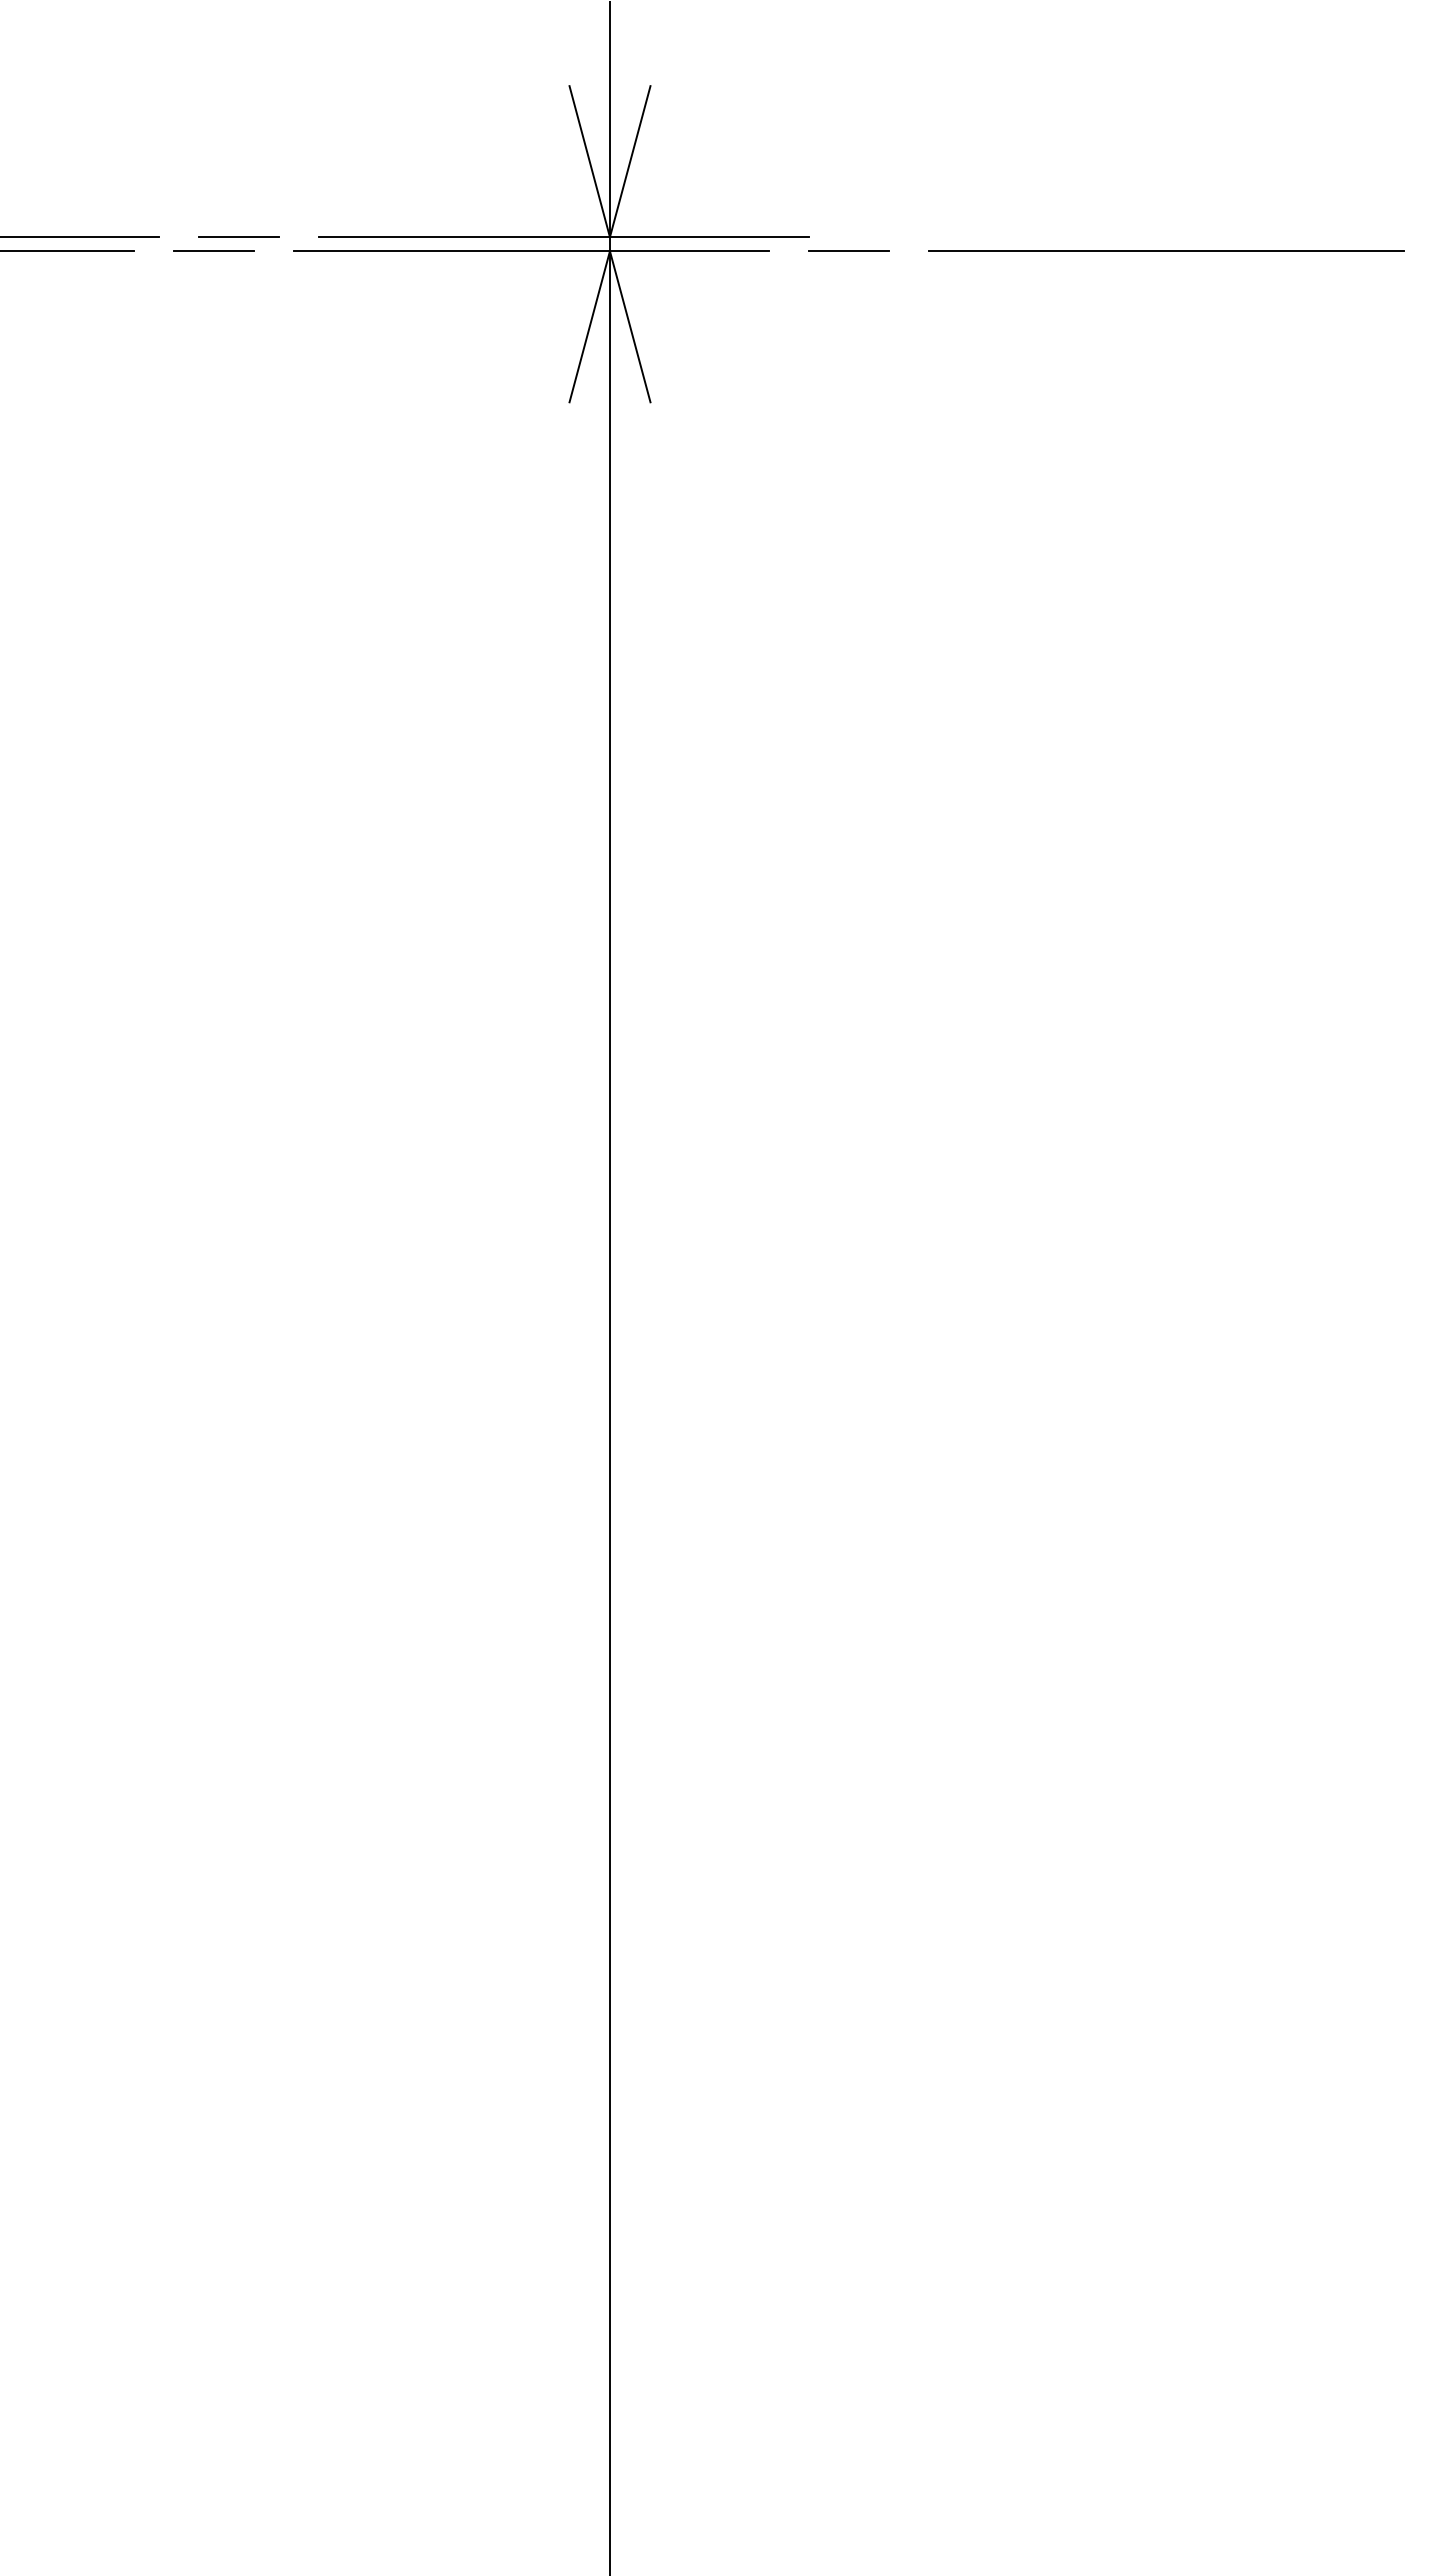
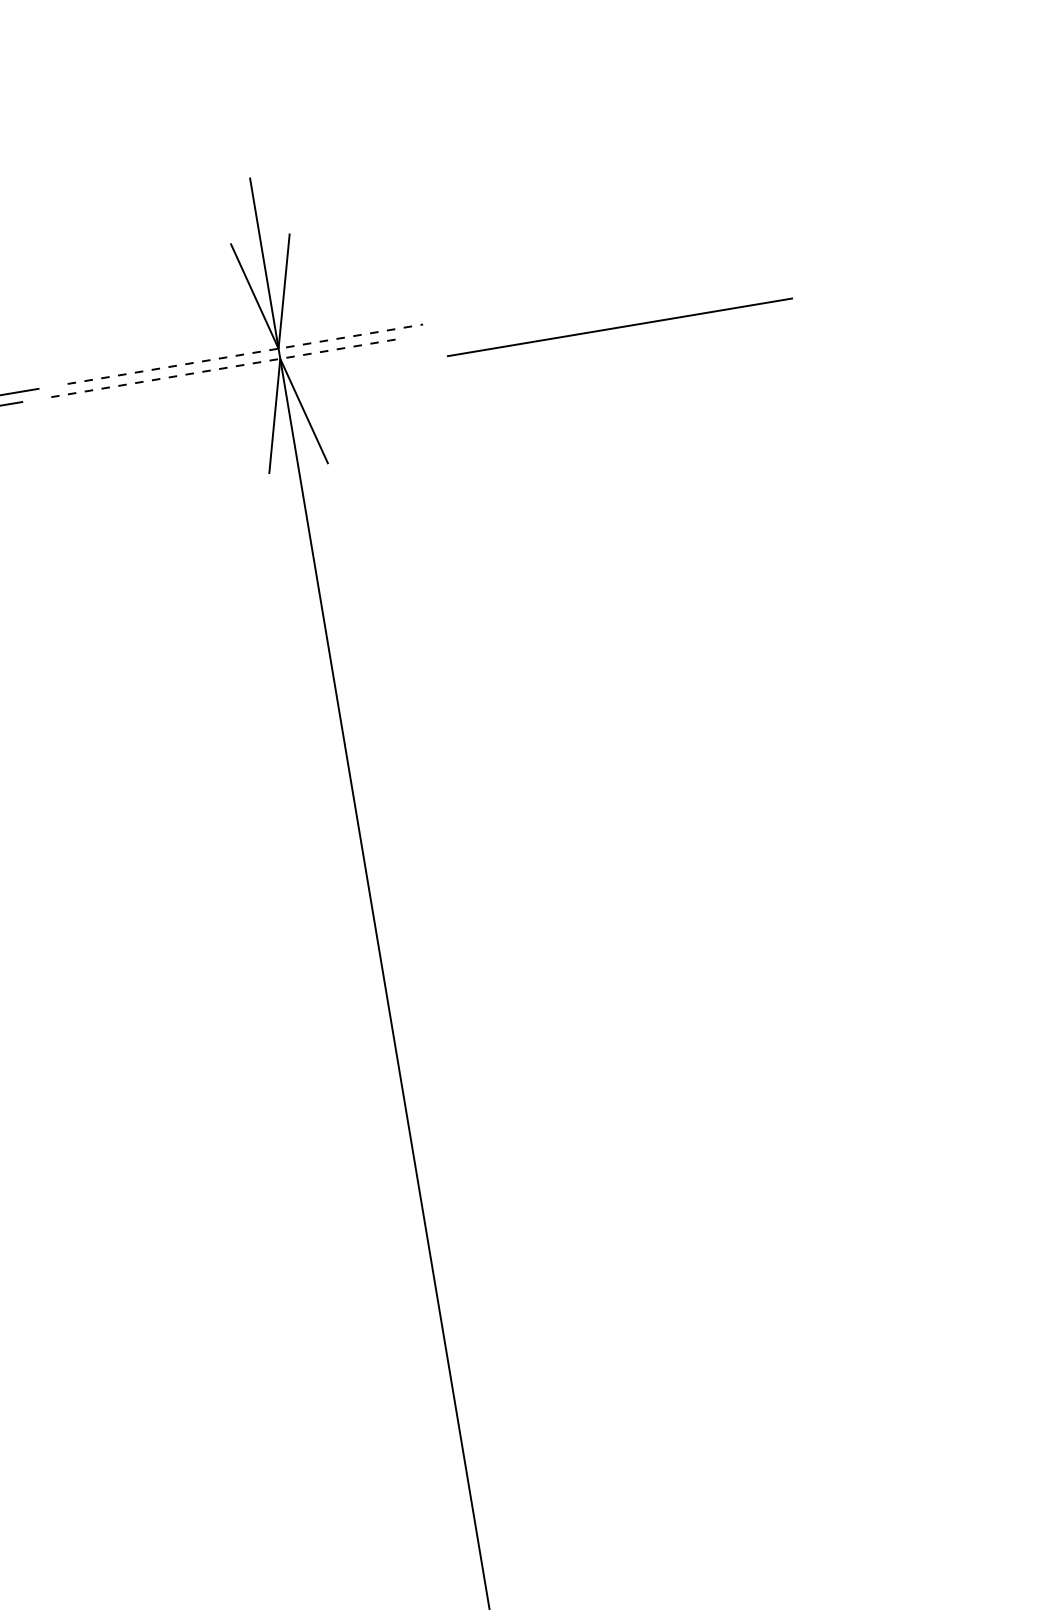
line: (564, 237) -> (245, 354), solid -> dashed
line: (848, 250) -> (453, 329), removed
line: (1166, 250) -> (619, 326), moved
line: (531, 251) -> (223, 368), solid -> dashed

